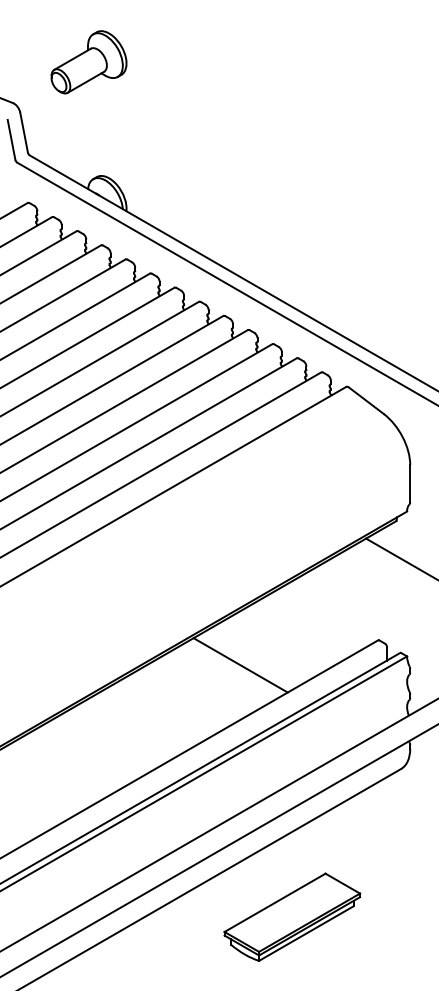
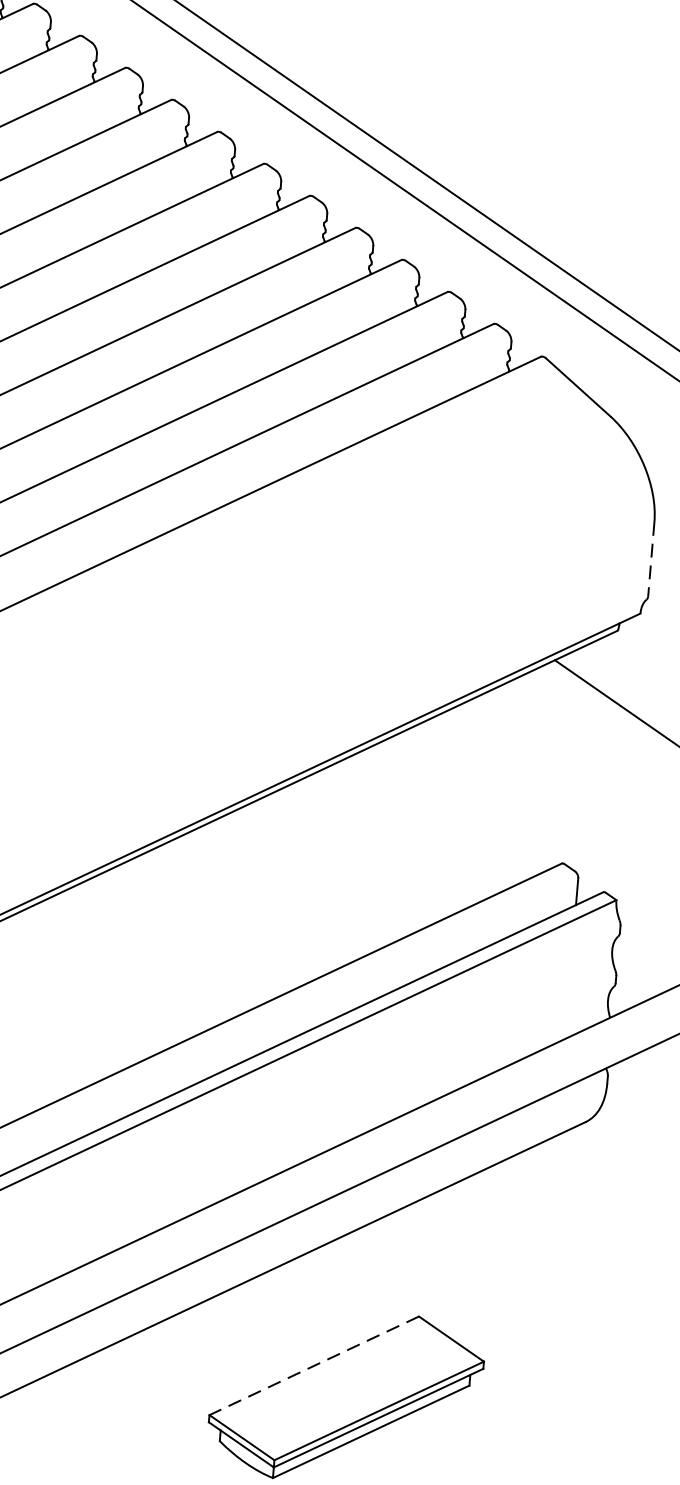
line: (410, 483) -> (651, 558), solid -> dashed
line: (240, 665) -> (285, 890), removed
line: (274, 903) -> (313, 1367), solid -> dashed

